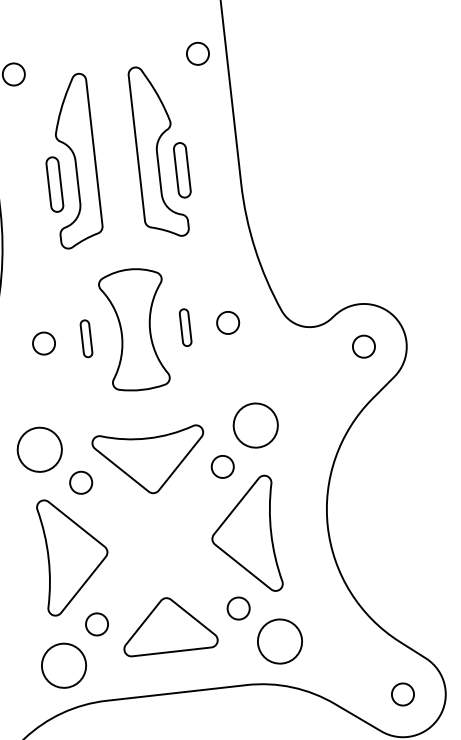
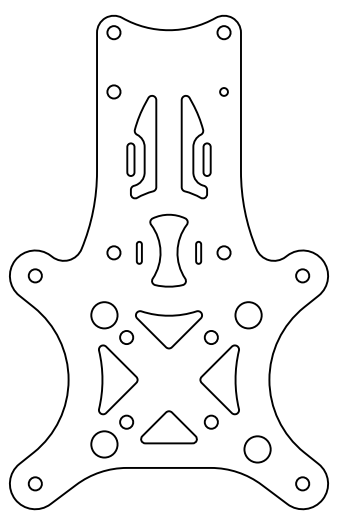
circle: (196, 53) -> (223, 91), size x0.6
circle: (255, 425) -> (248, 315), moved
circle: (279, 641) -> (257, 449), moved

